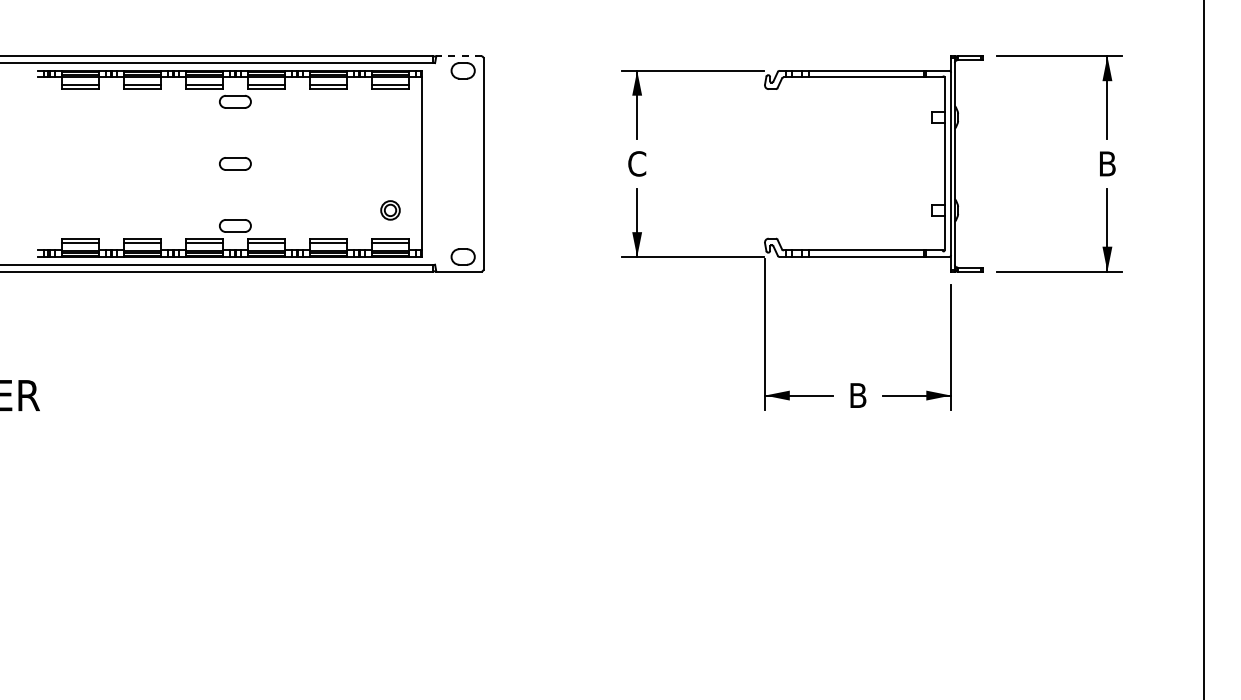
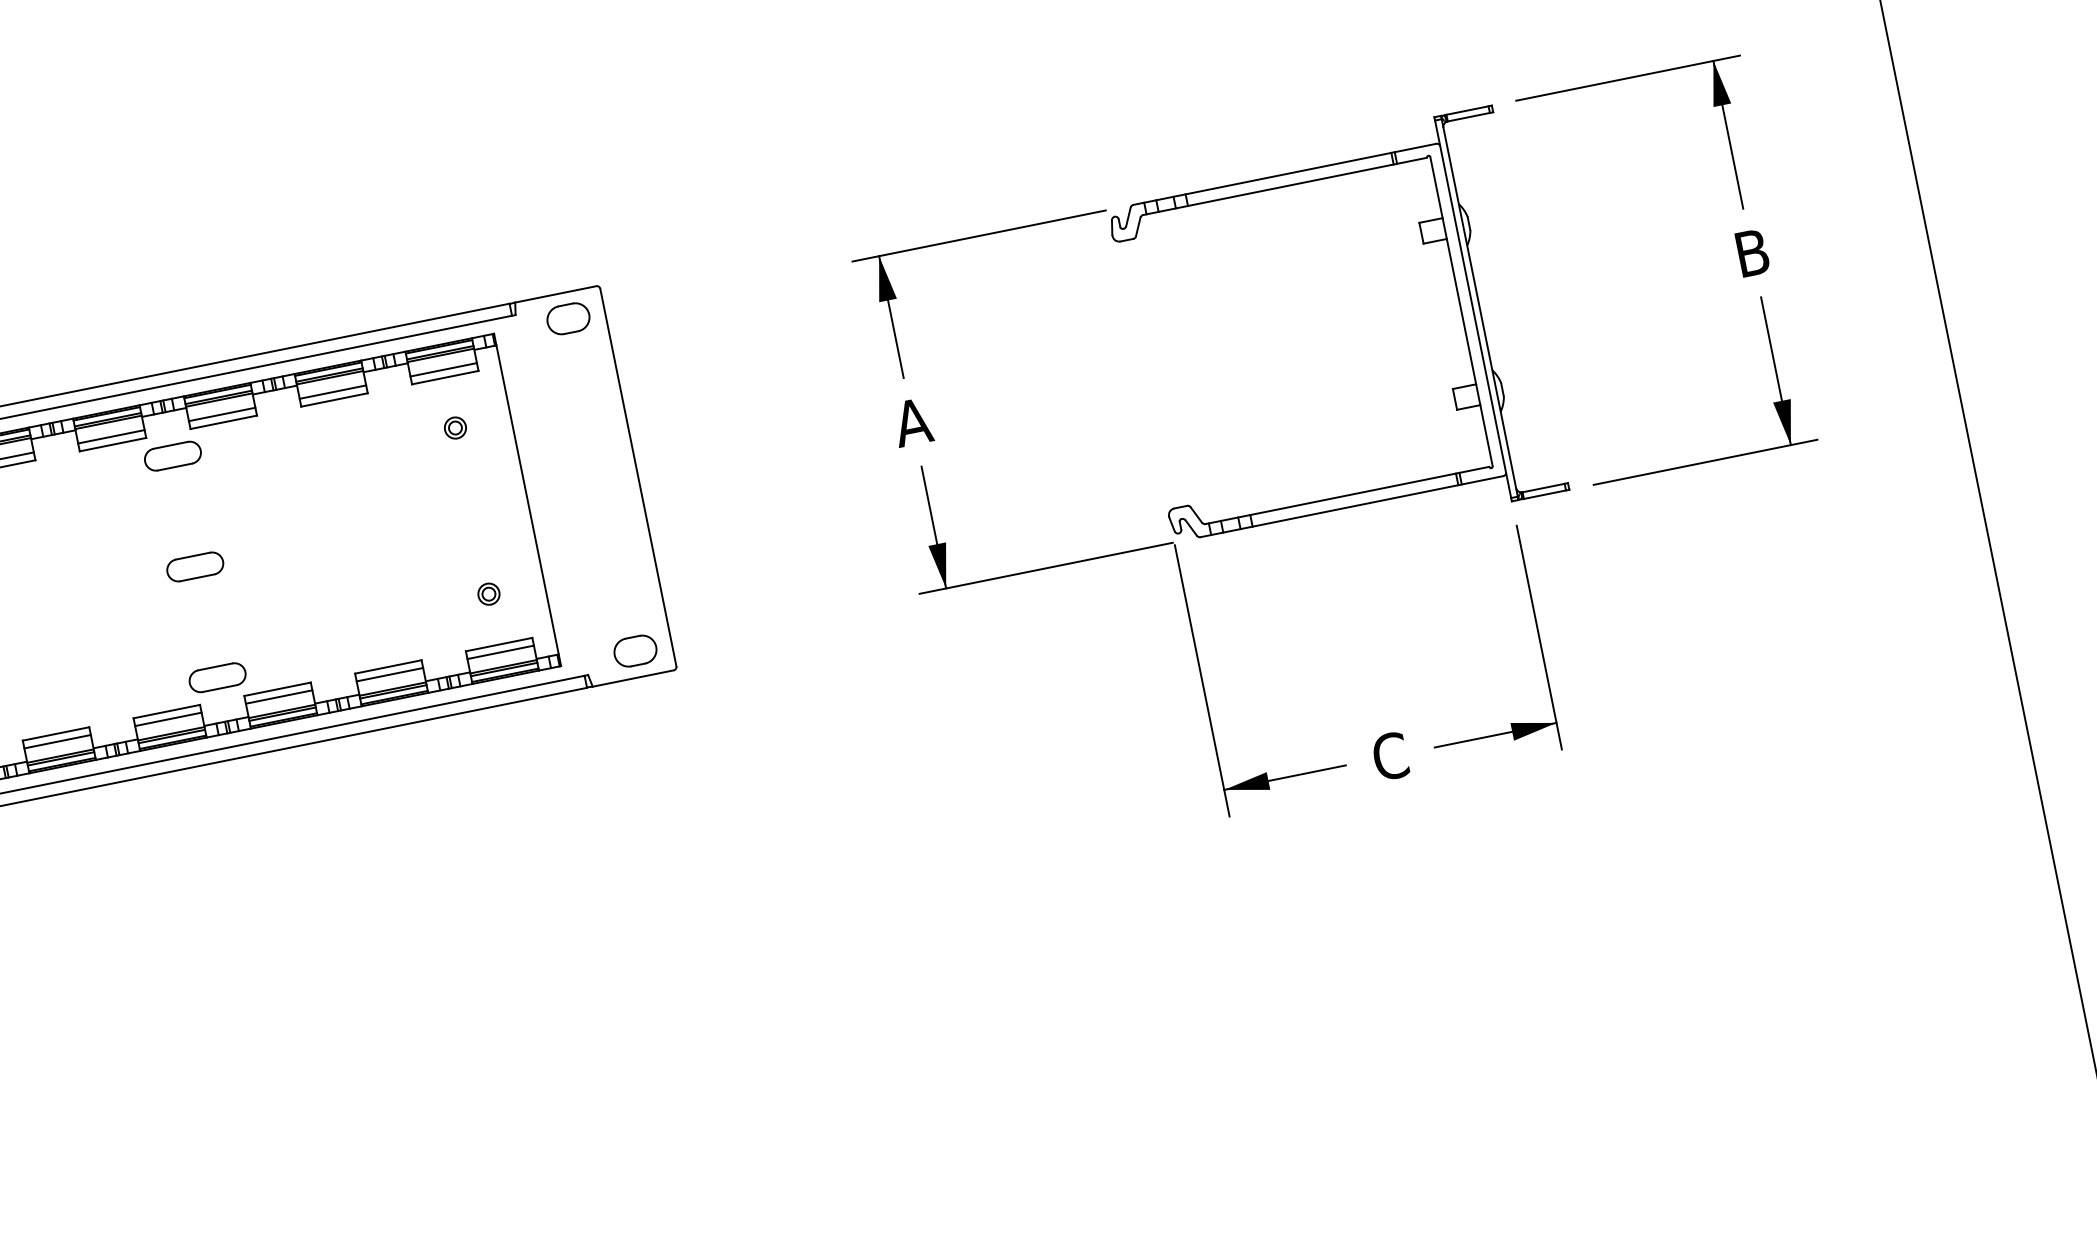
line: (459, 56) -> (556, 294), dashed -> solid
part: (390, 117) -> (455, 428), added
text: (637, 163) -> (913, 421), C -> A
part: (390, 210) -> (488, 594), size x0.62
text: (858, 395) -> (1391, 756), B -> C

